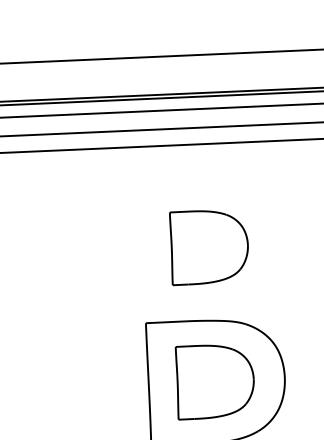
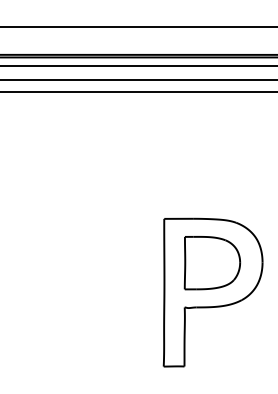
part: (209, 247) -> (212, 166), removed

